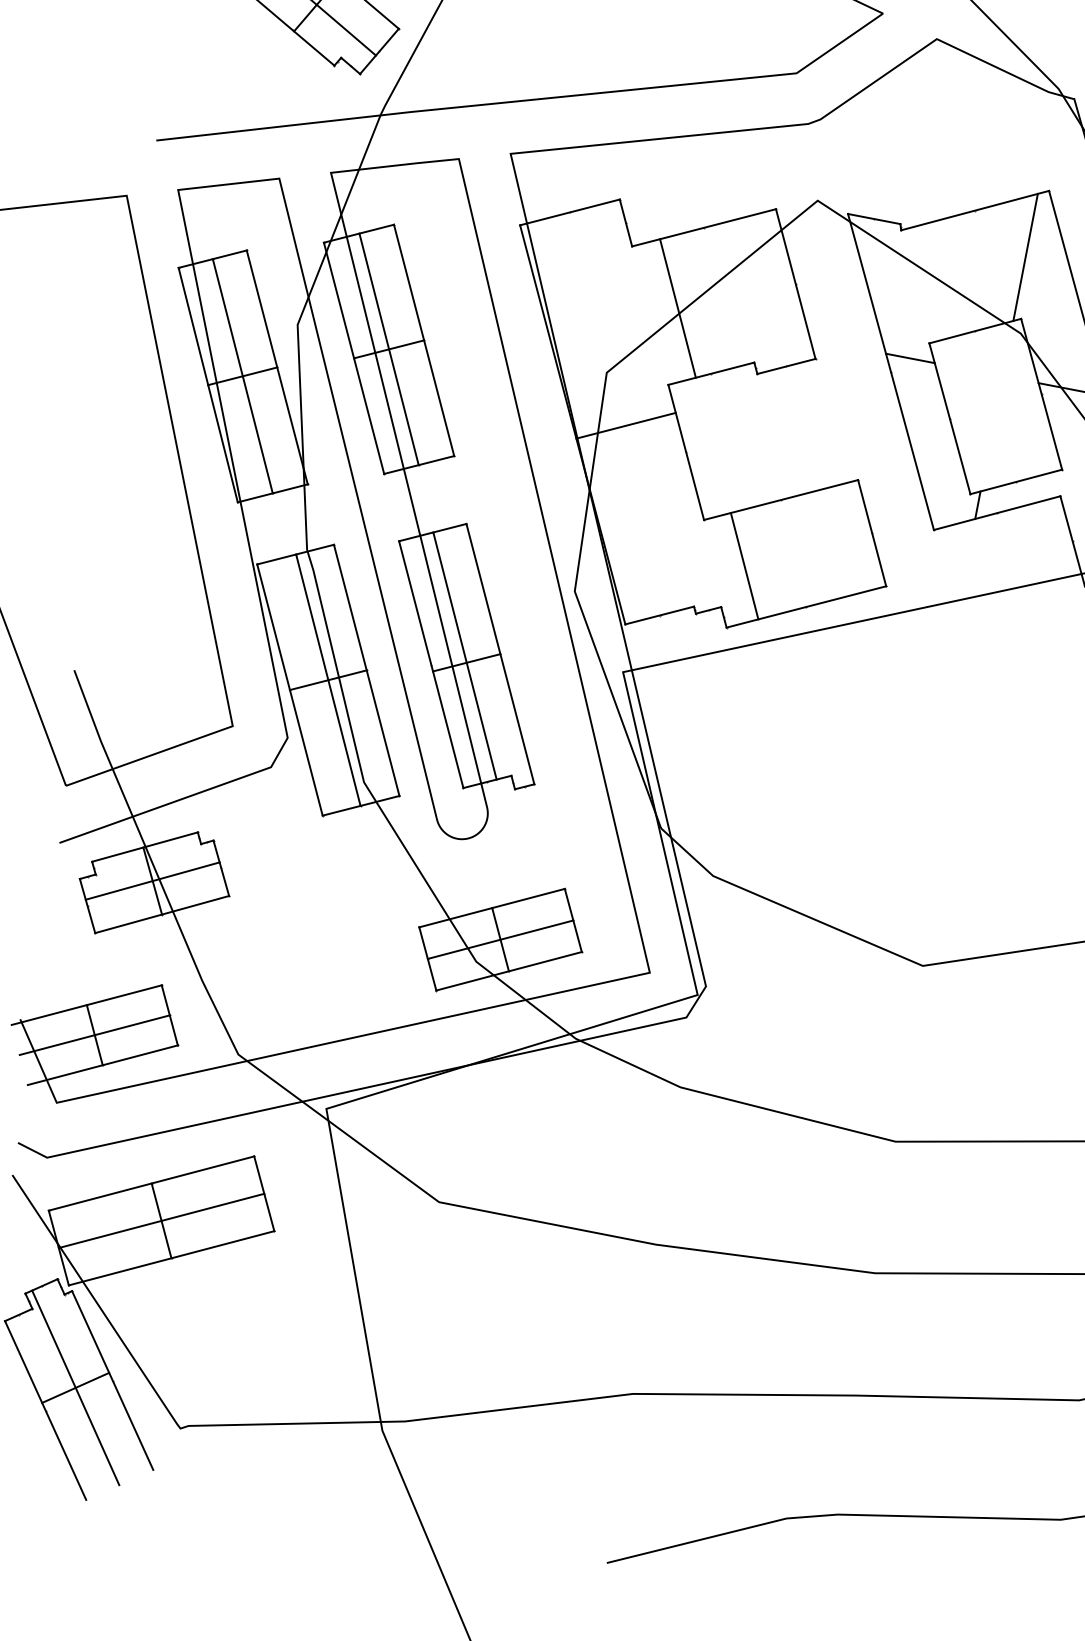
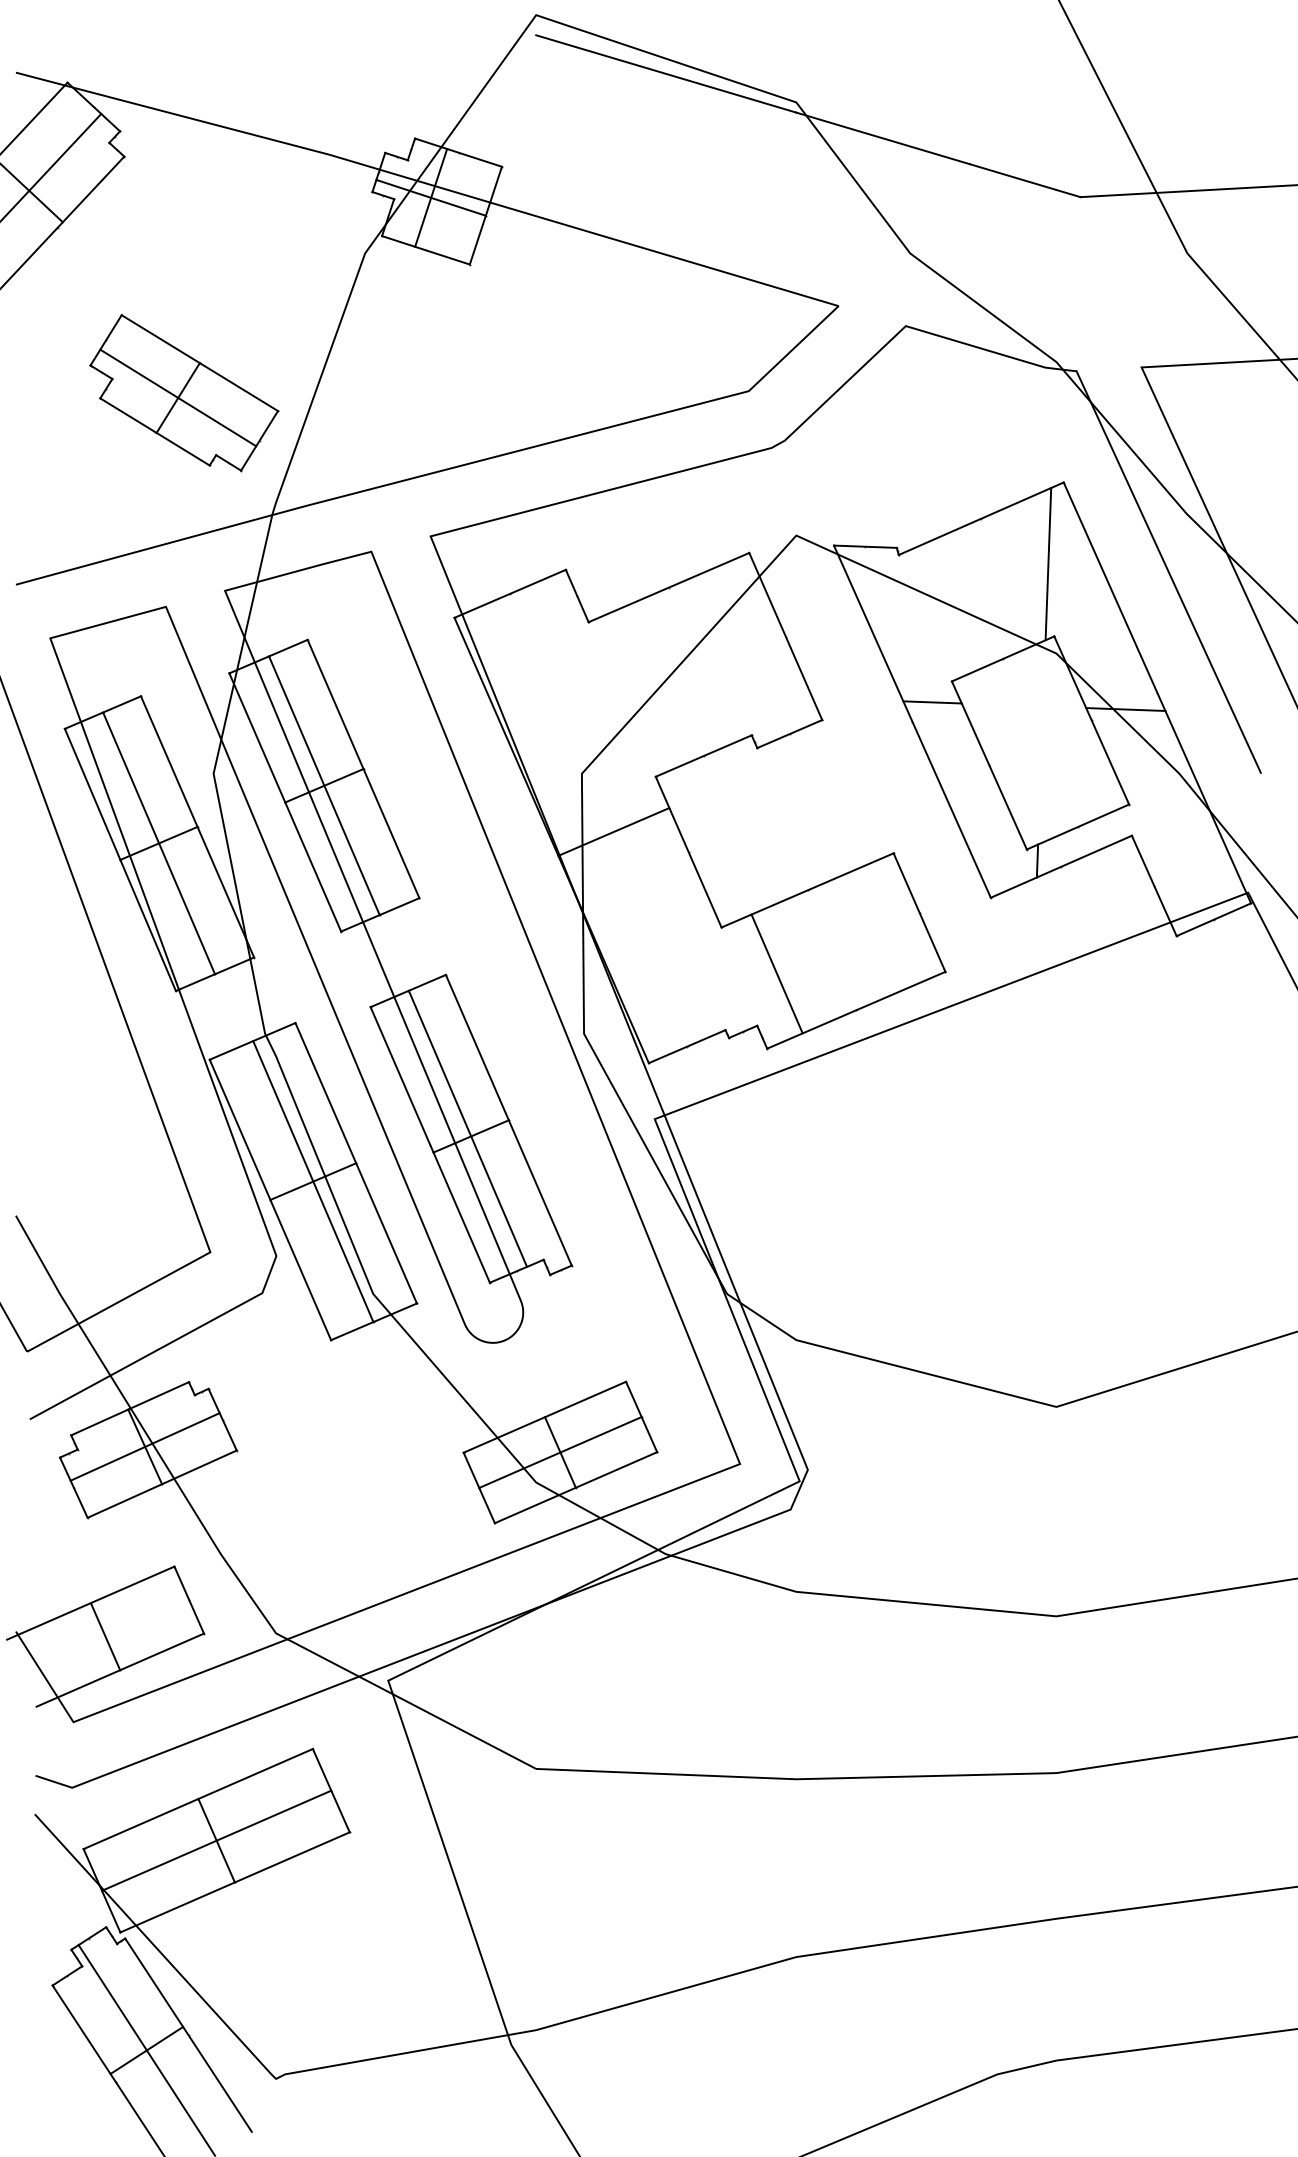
line: (677, 307) -> (652, 685), removed
line: (94, 1035) -> (105, 1636), removed

